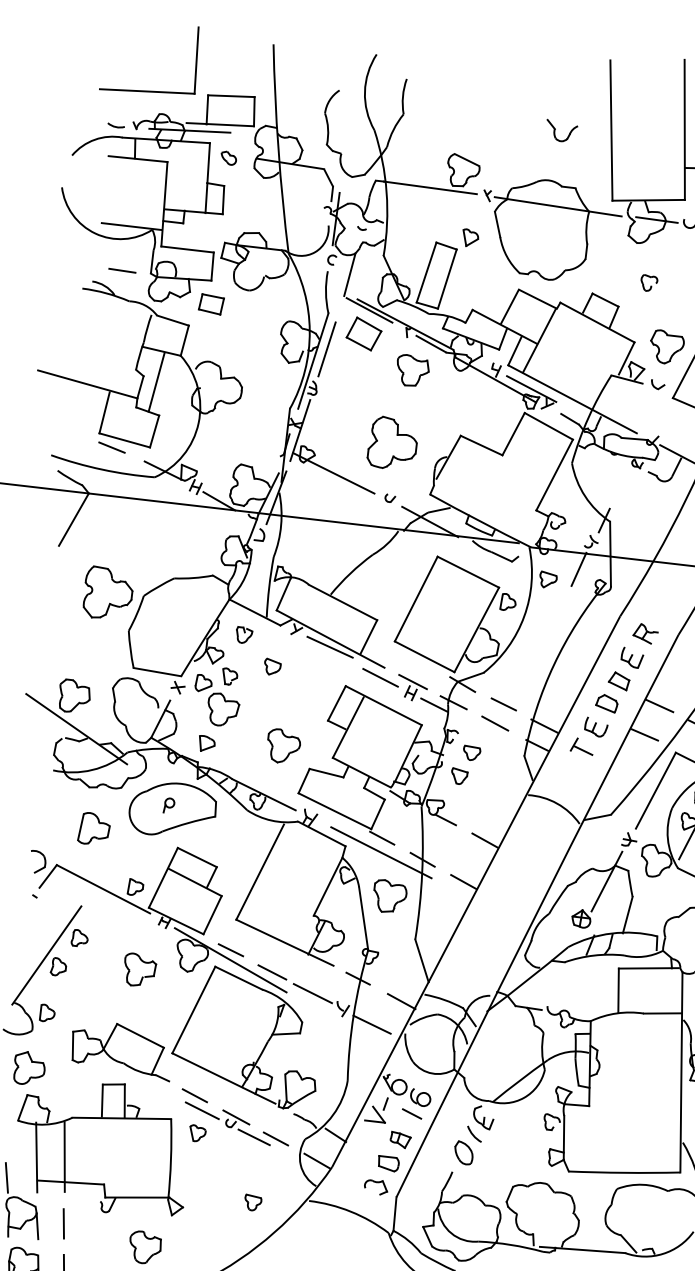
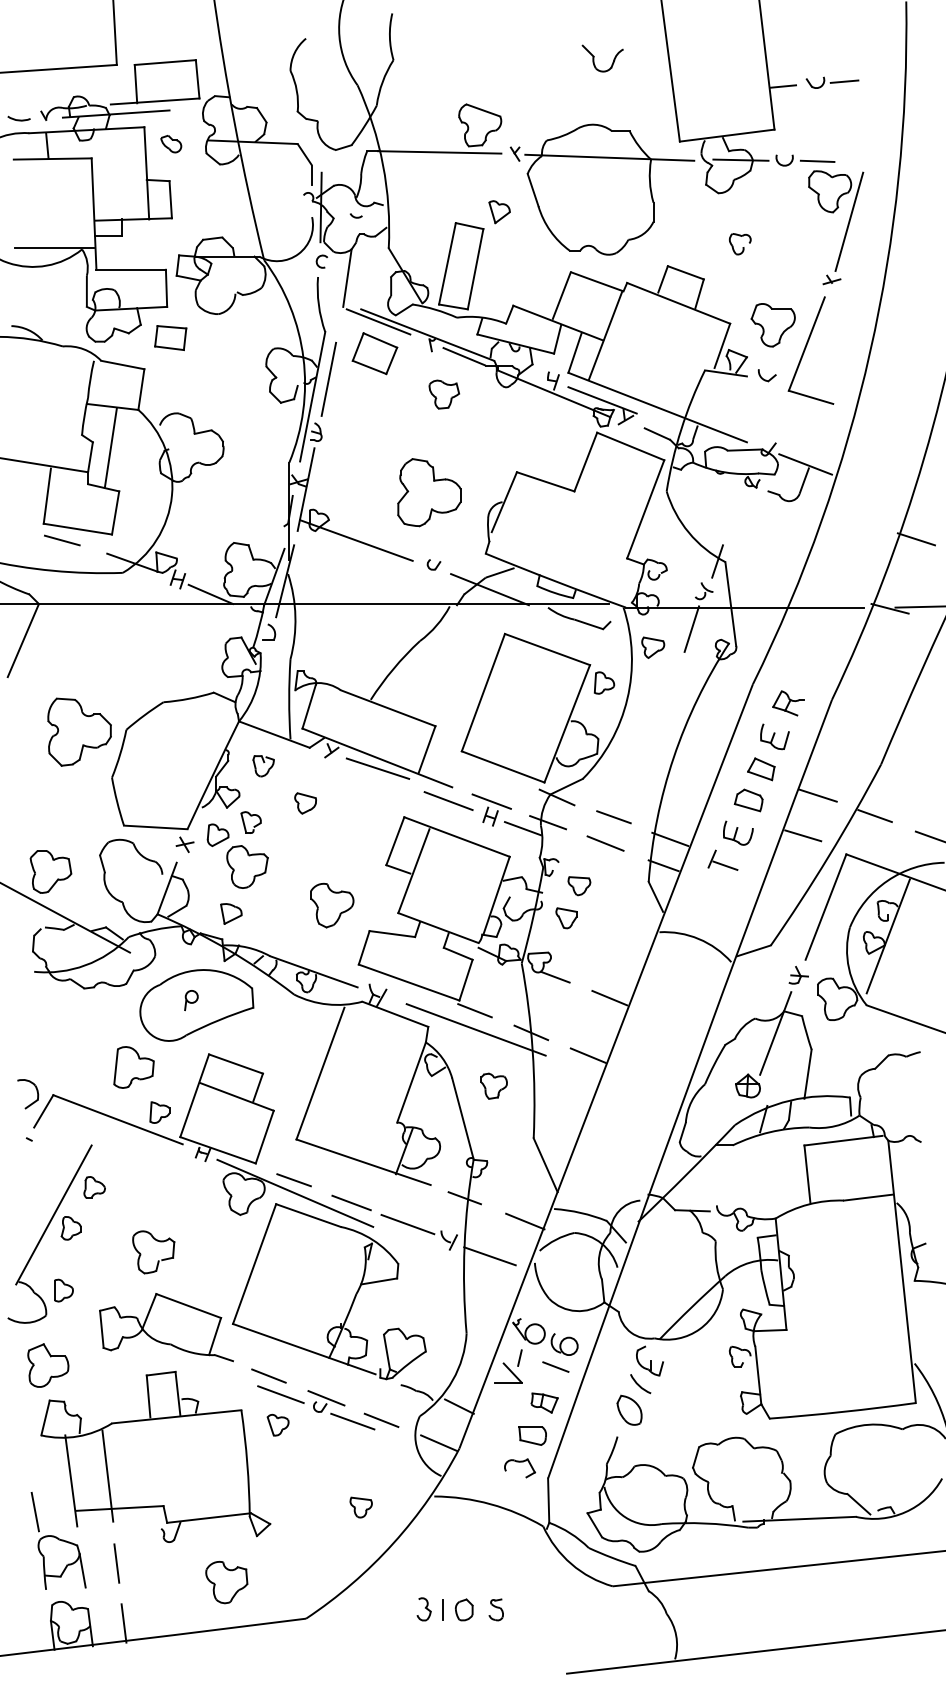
line: (121, 270) -> (48, 307), removed
part: (412, 370) -> (444, 394), size x0.7
part: (93, 829) -> (133, 1067), moved
part: (390, 897) -> (494, 1086), size x0.6
part: (142, 976) -> (158, 1260), moved

